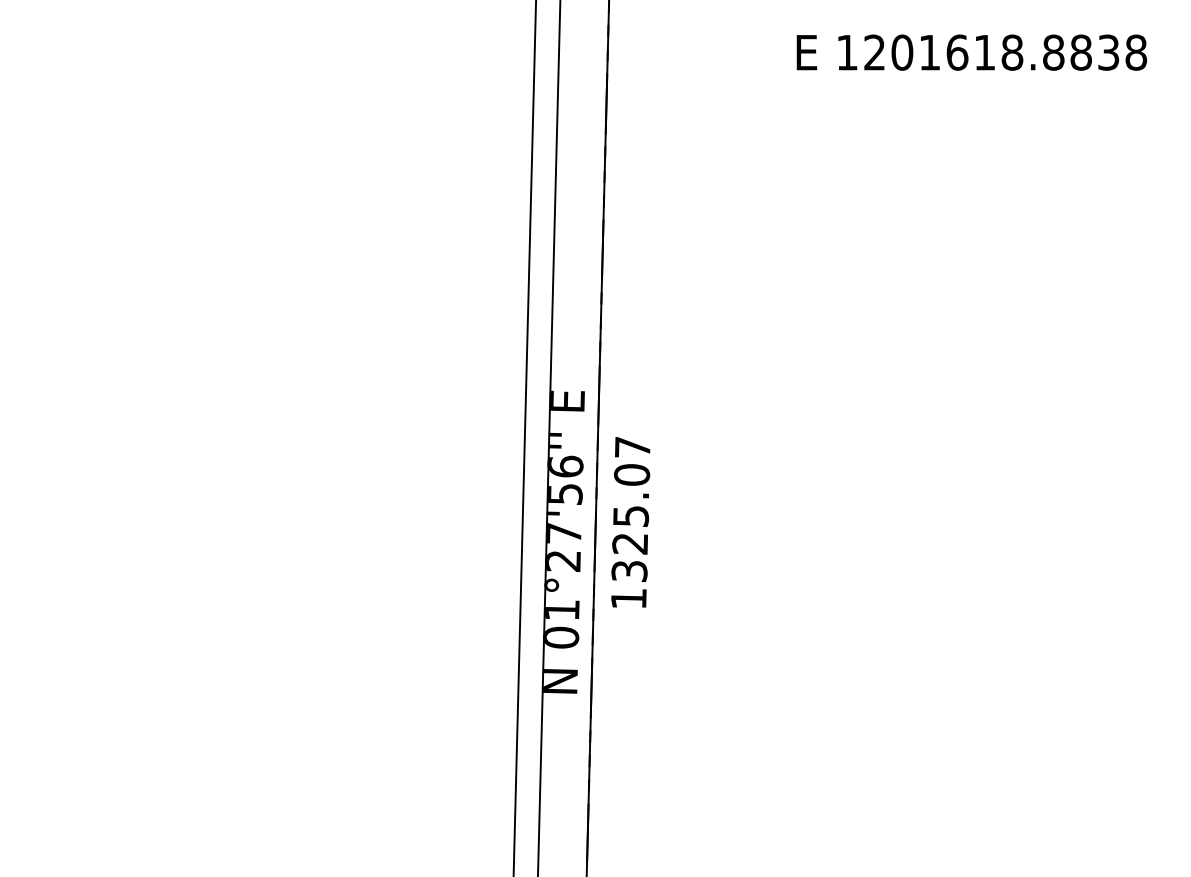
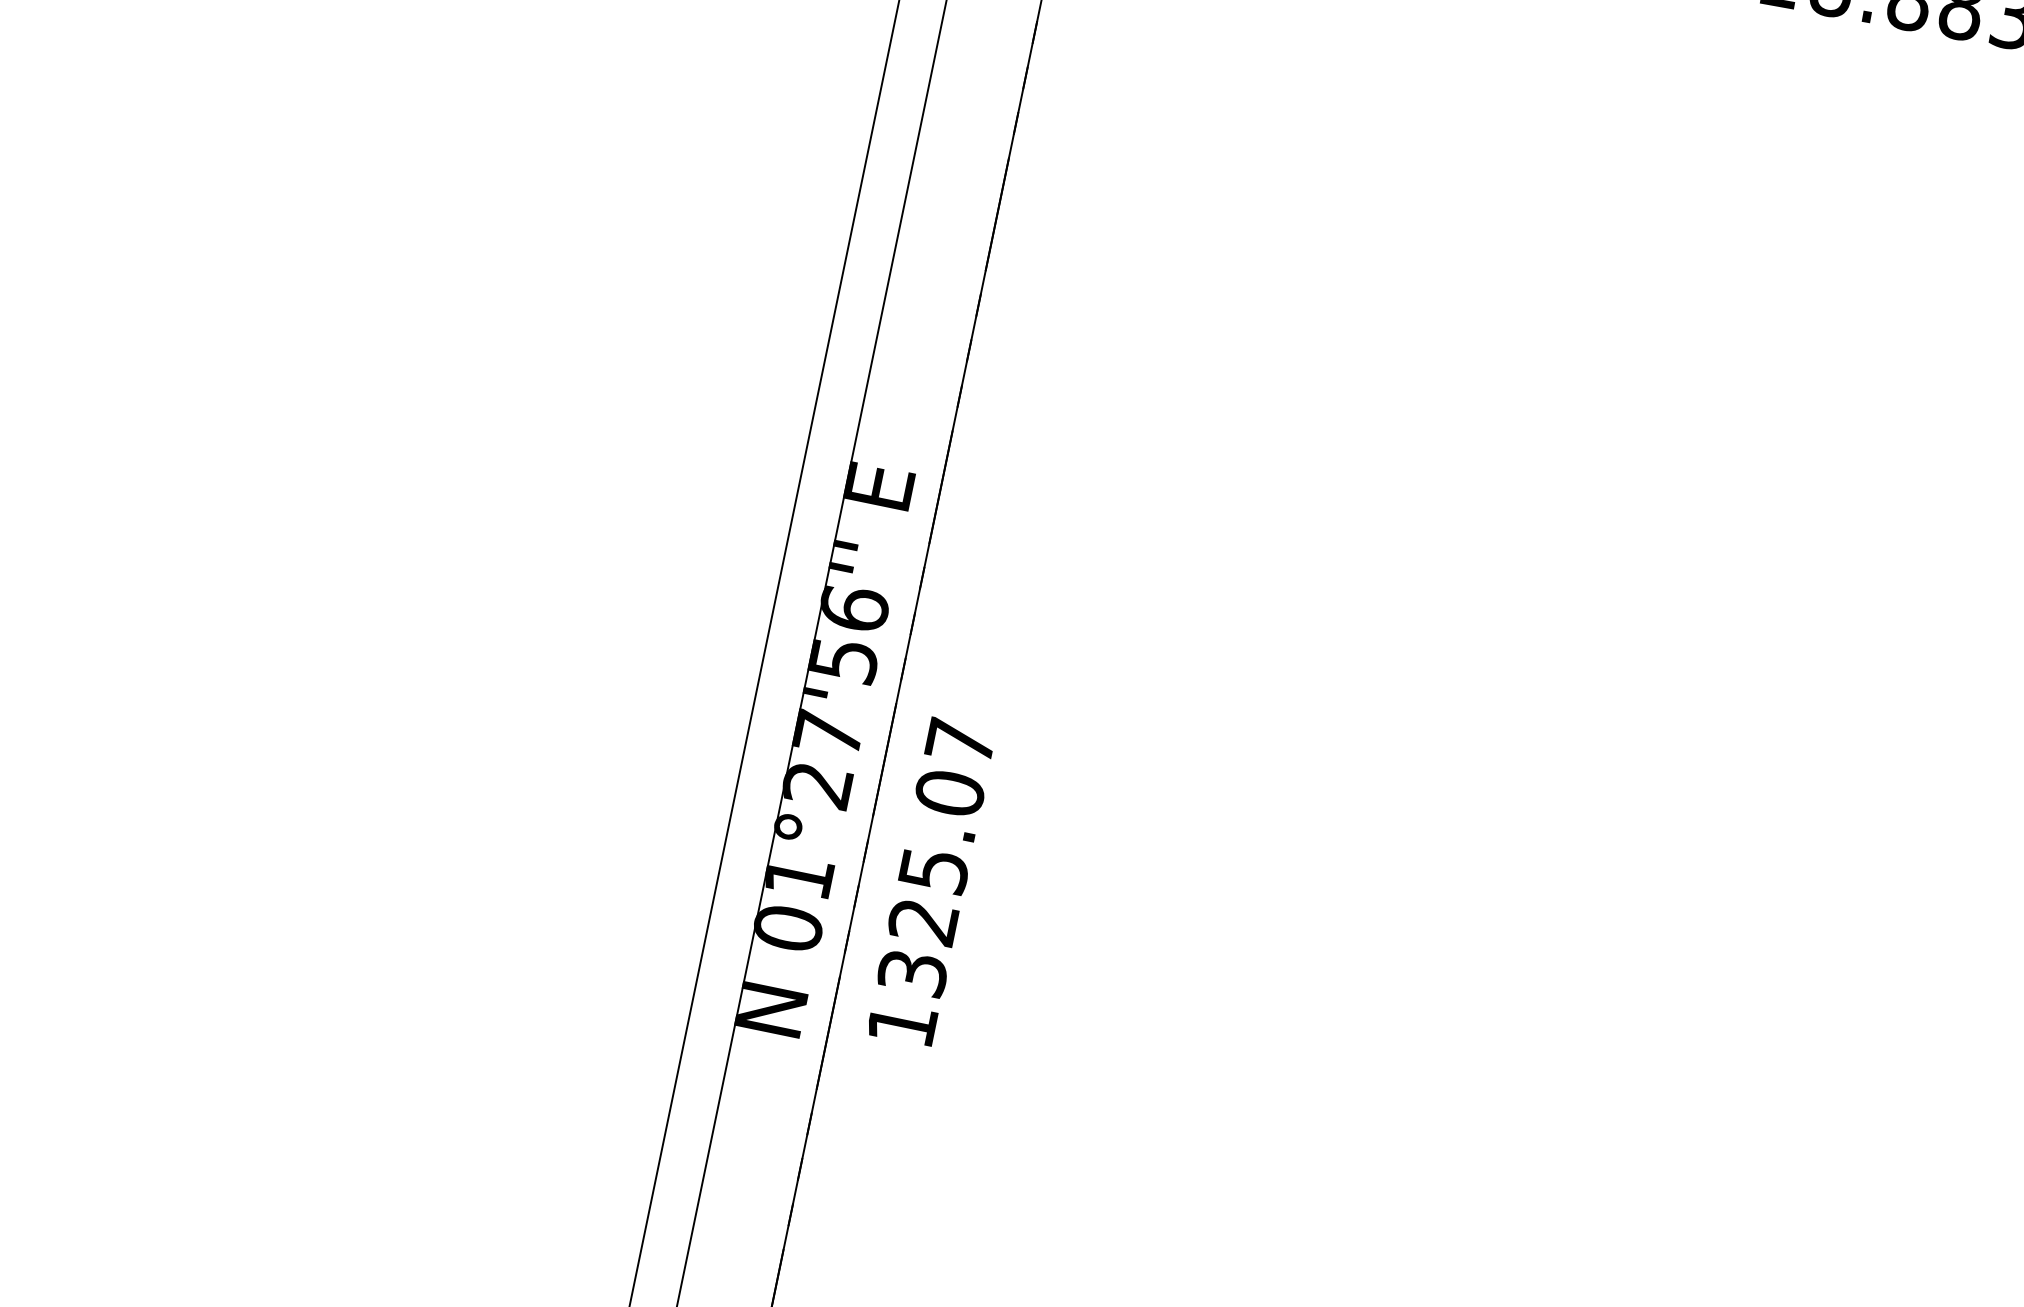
text: (630, 522) -> (930, 881), moved

